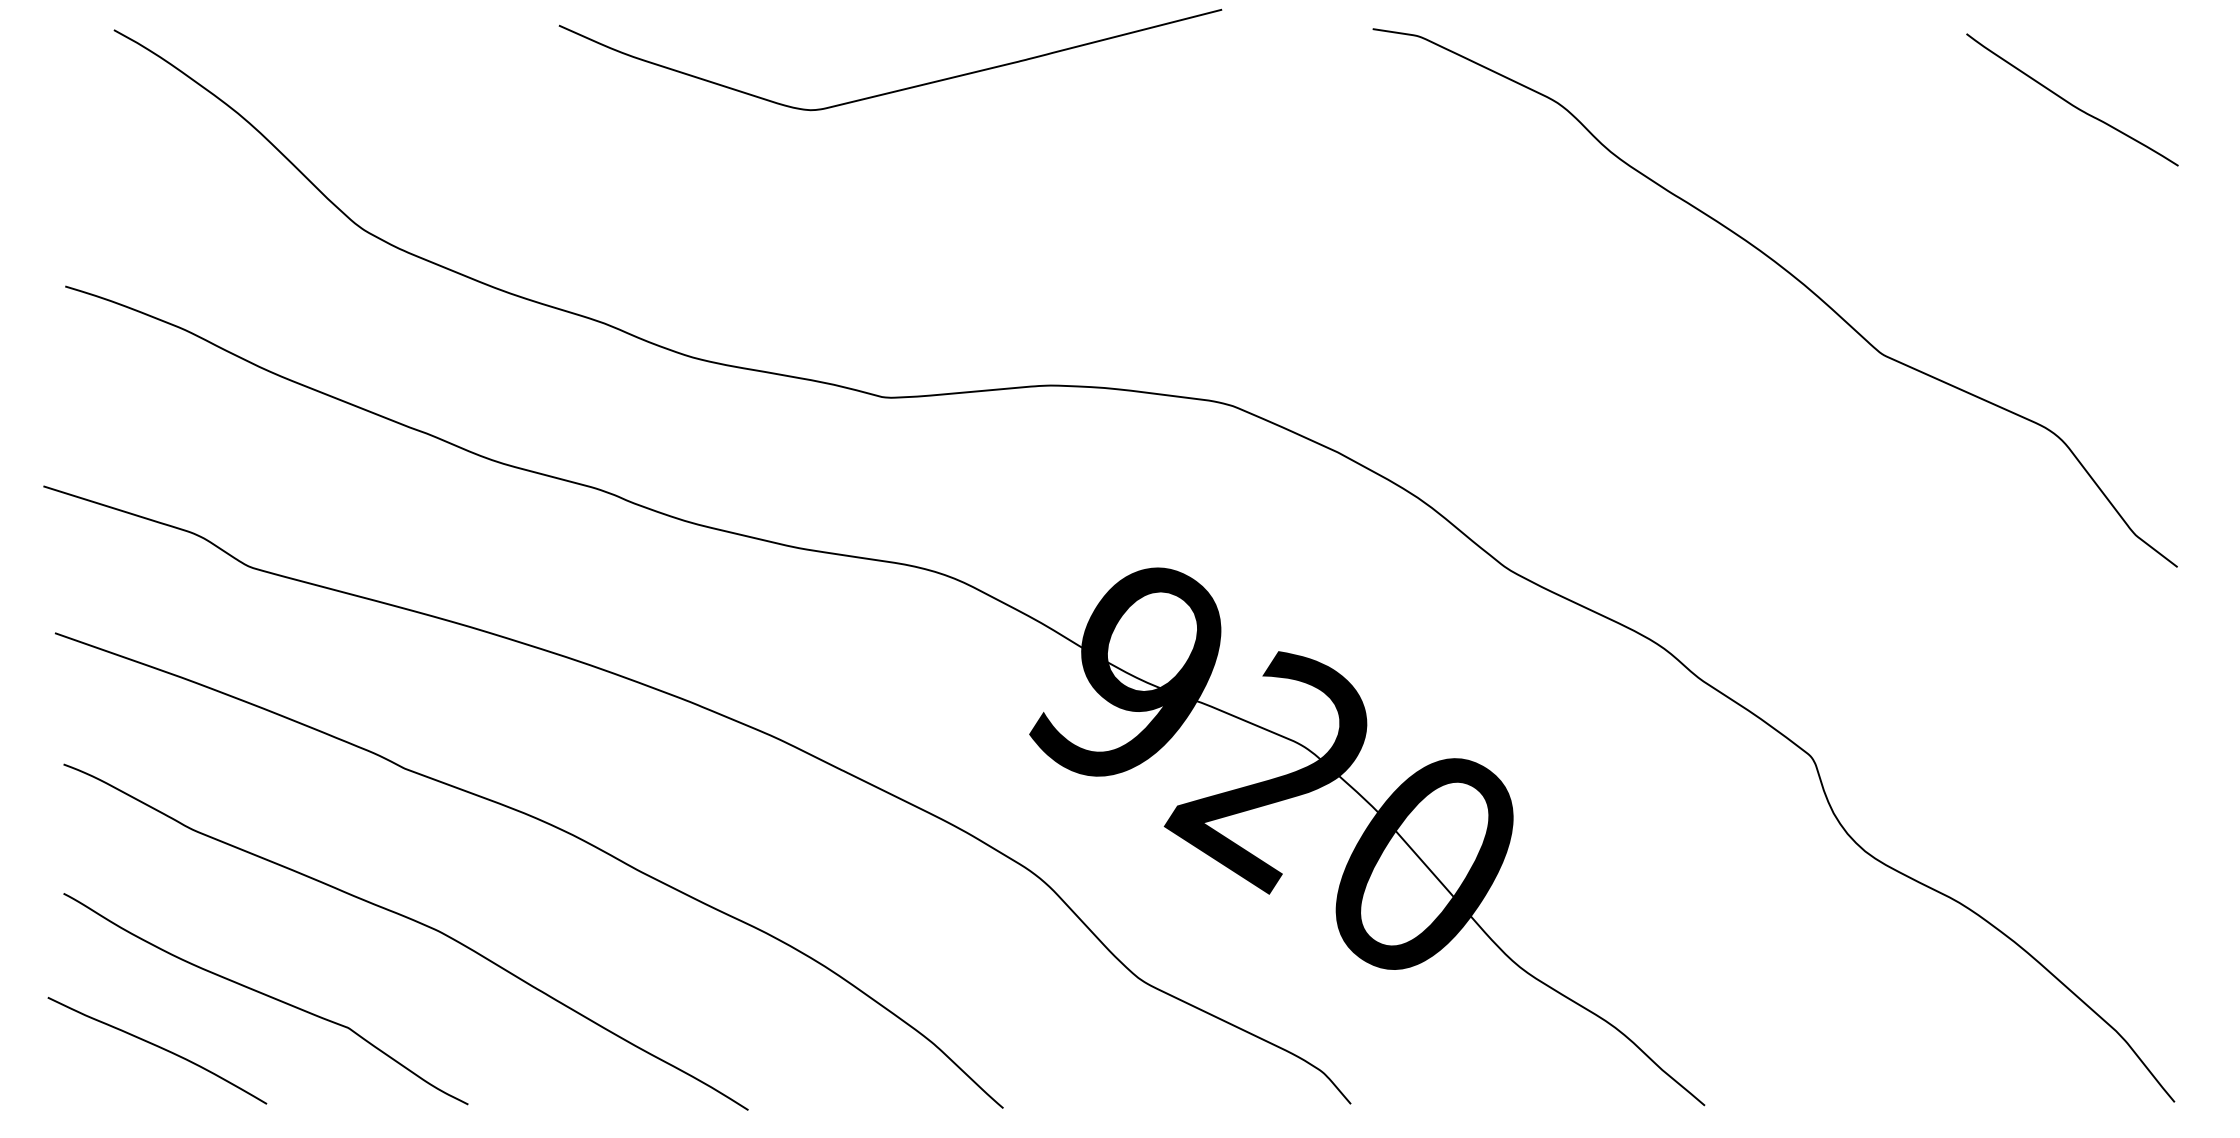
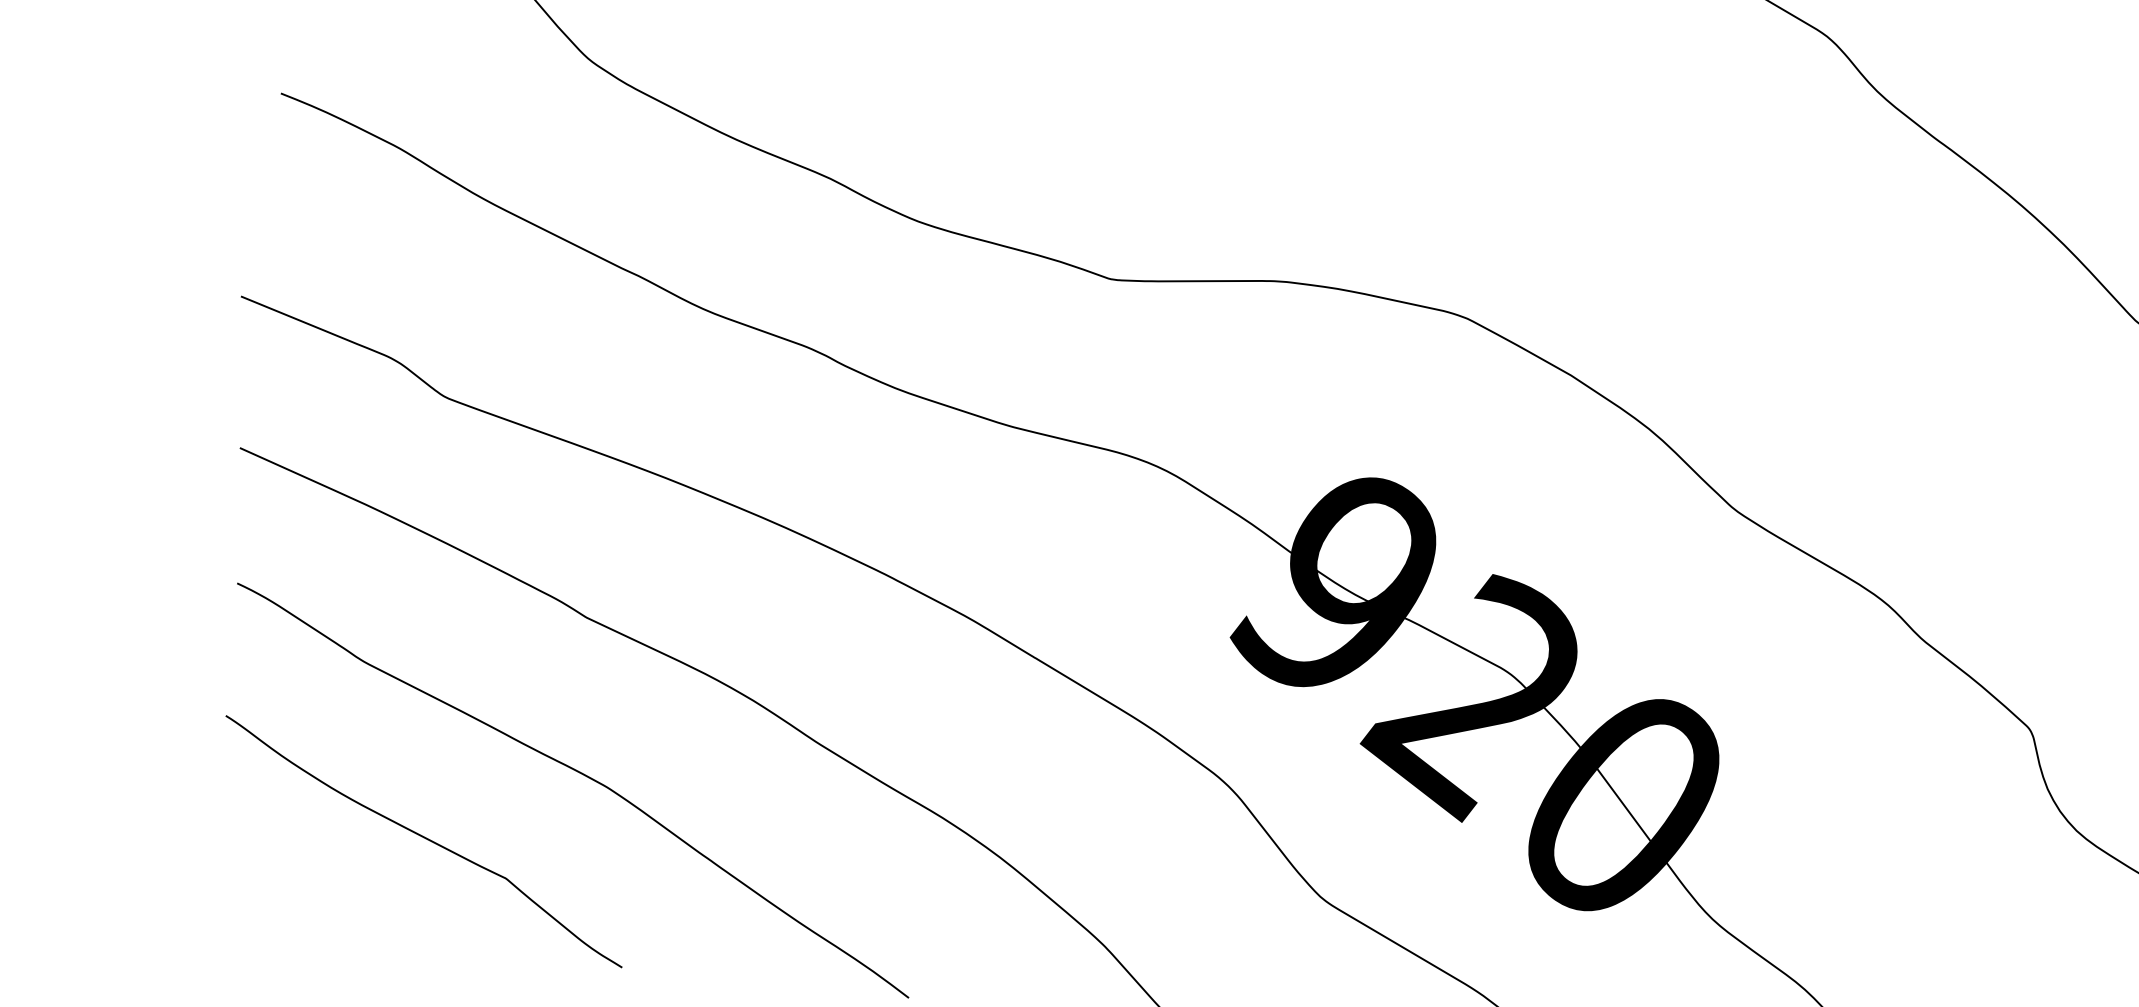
curve: (159, 1048) -> (310, 883), removed

